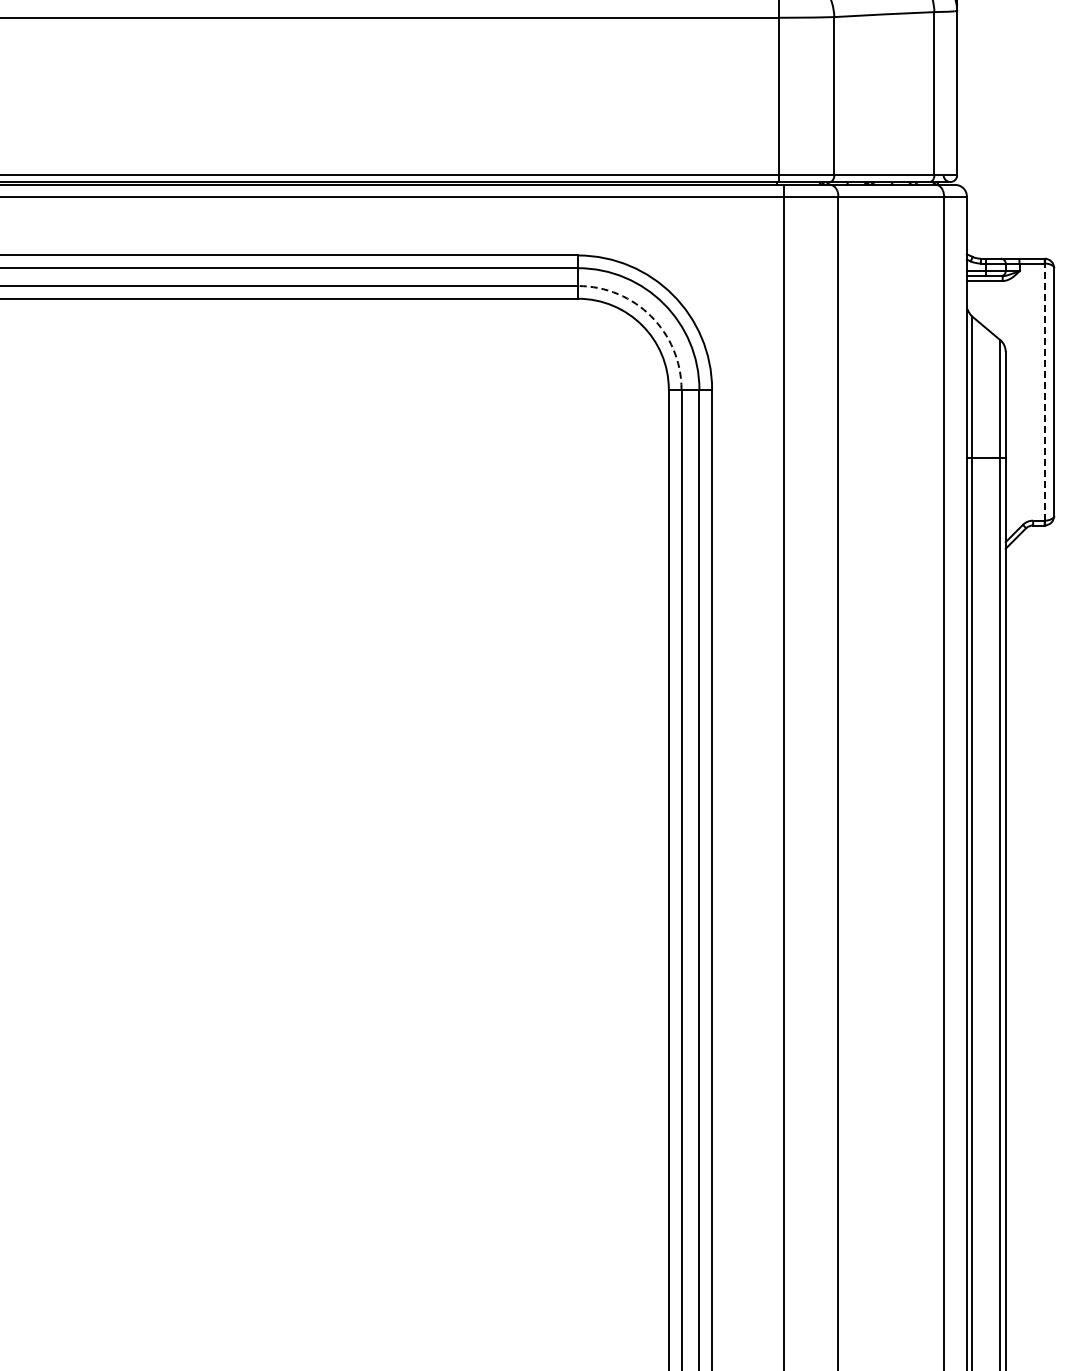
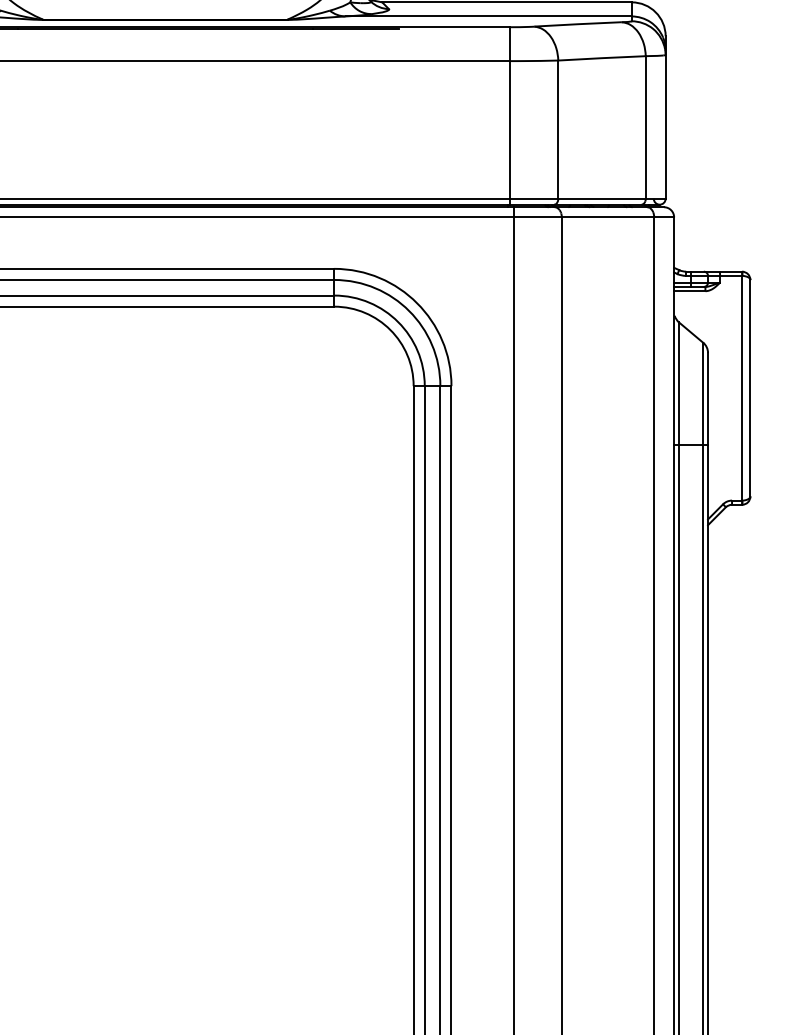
arc: (651, 316) -> (398, 322), dashed -> solid
line: (1045, 392) -> (742, 388), dashed -> solid

